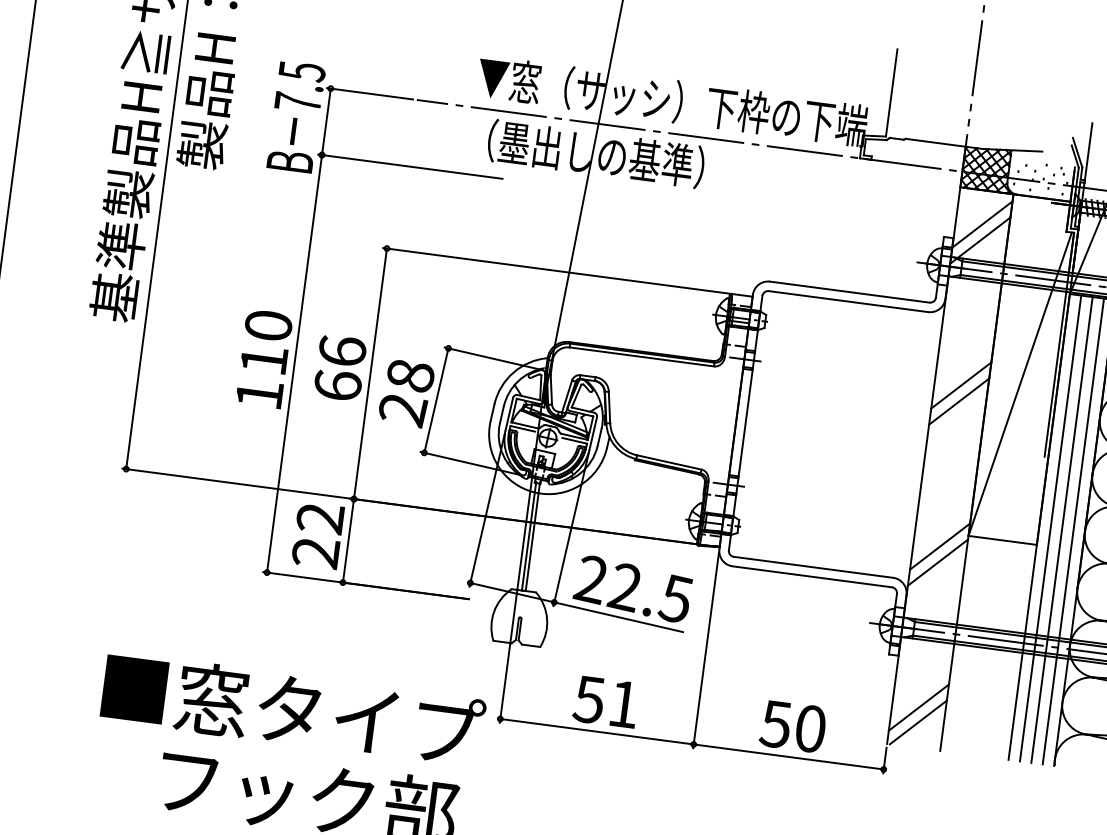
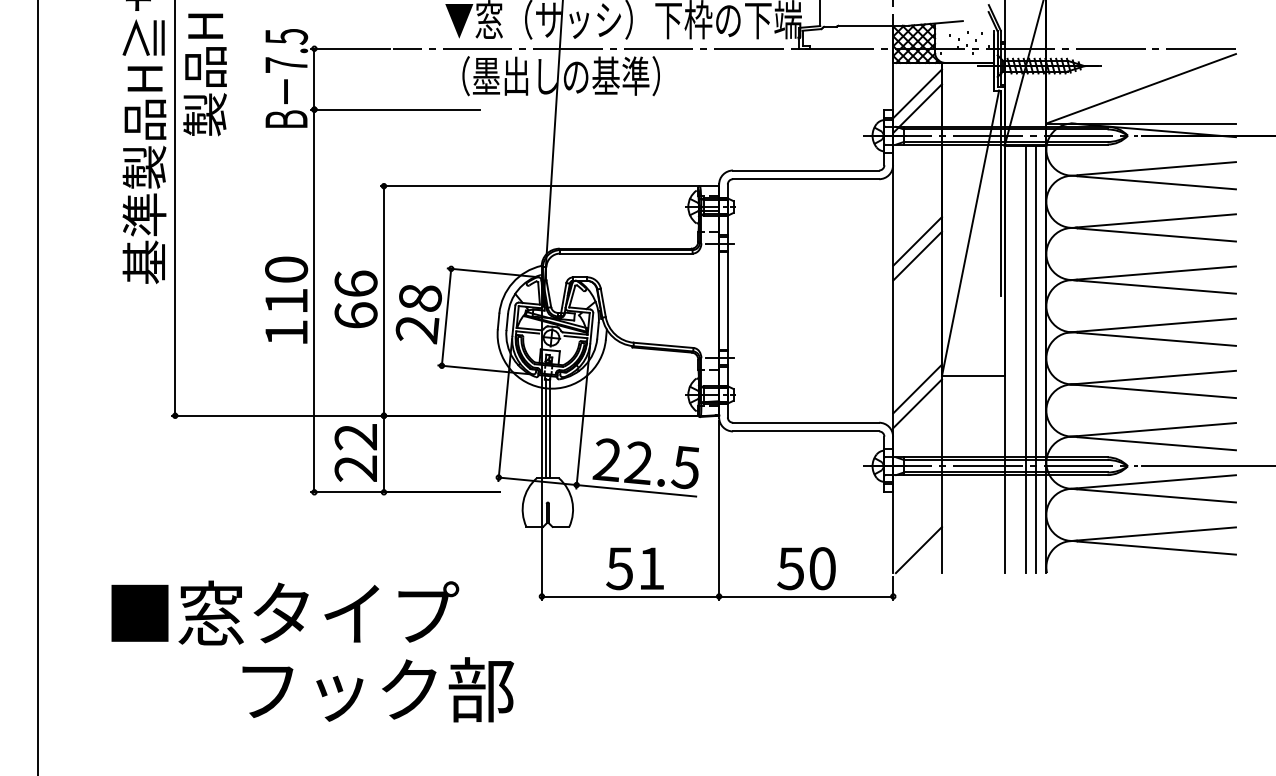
line: (1051, 528) -> (1015, 359), removed
line: (918, 707) -> (917, 536), removed
text: (293, 709) -> (285, 612), moved

